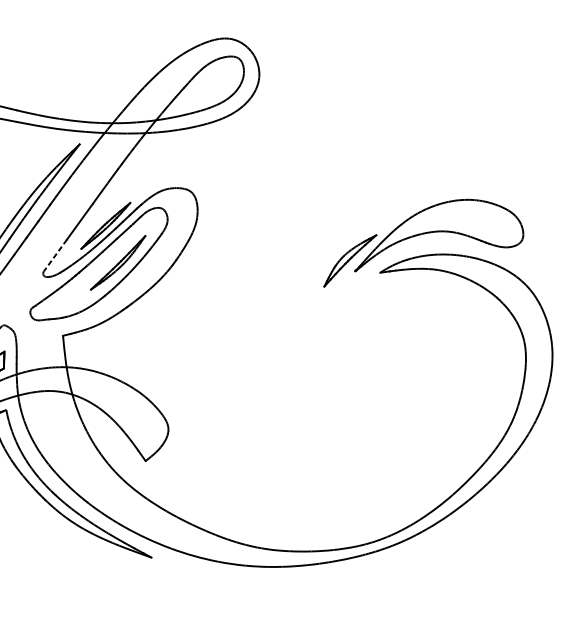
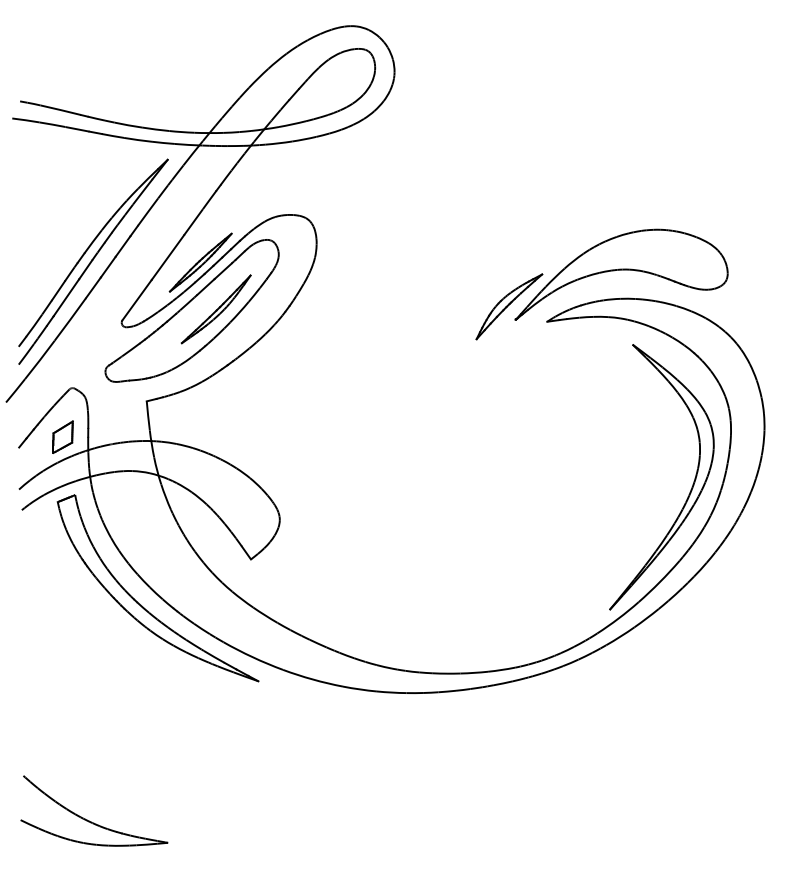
line: (55, 255) -> (137, 300), dashed -> solid
part: (493, 405) -> (690, 489), added

